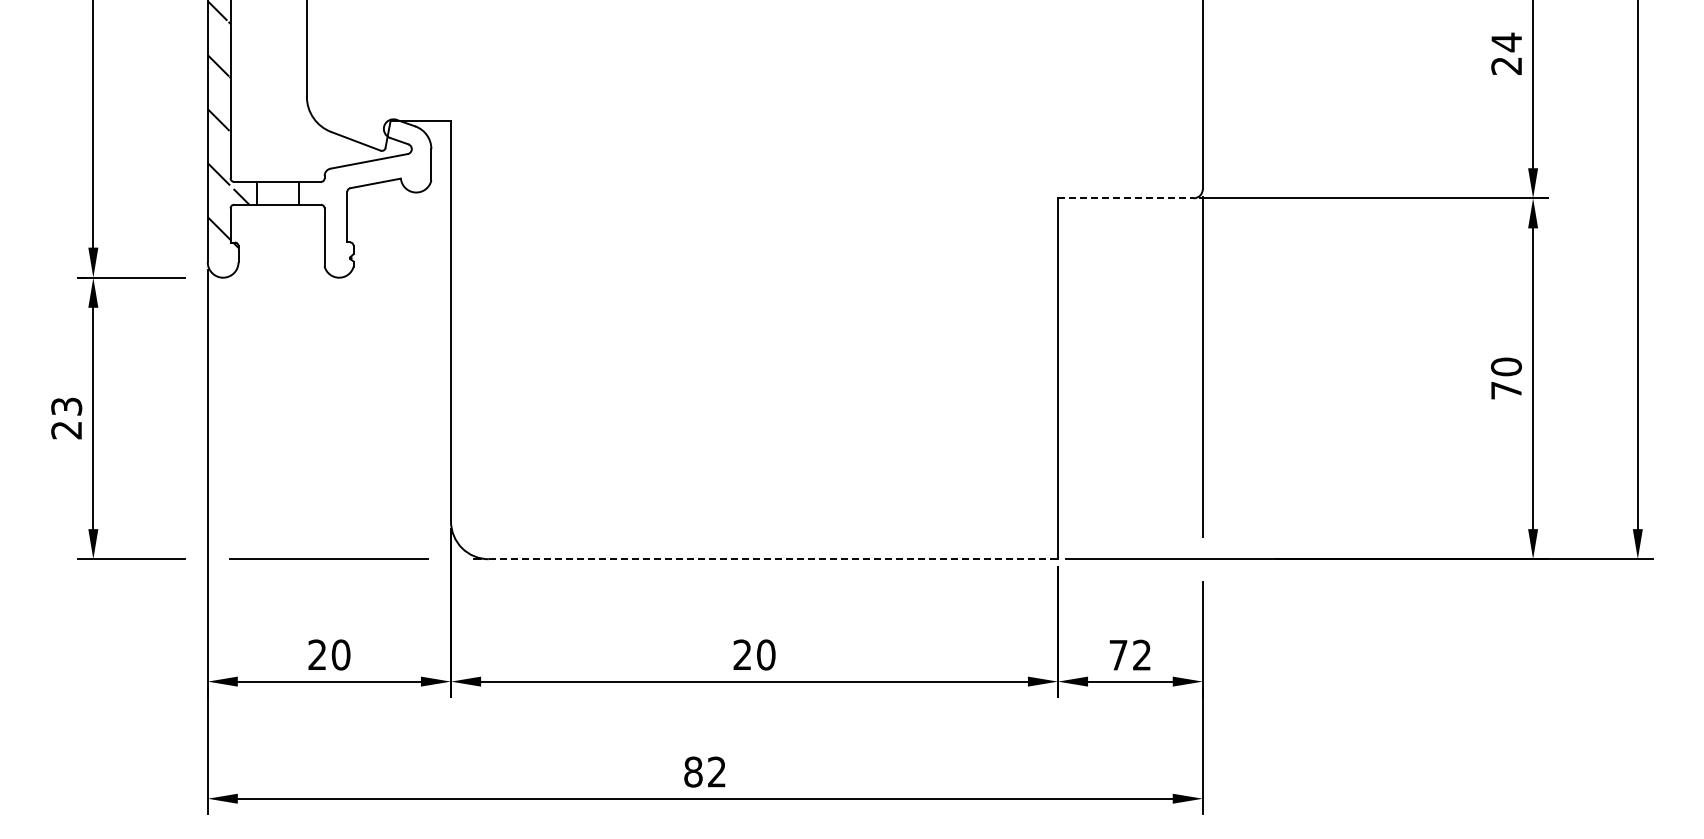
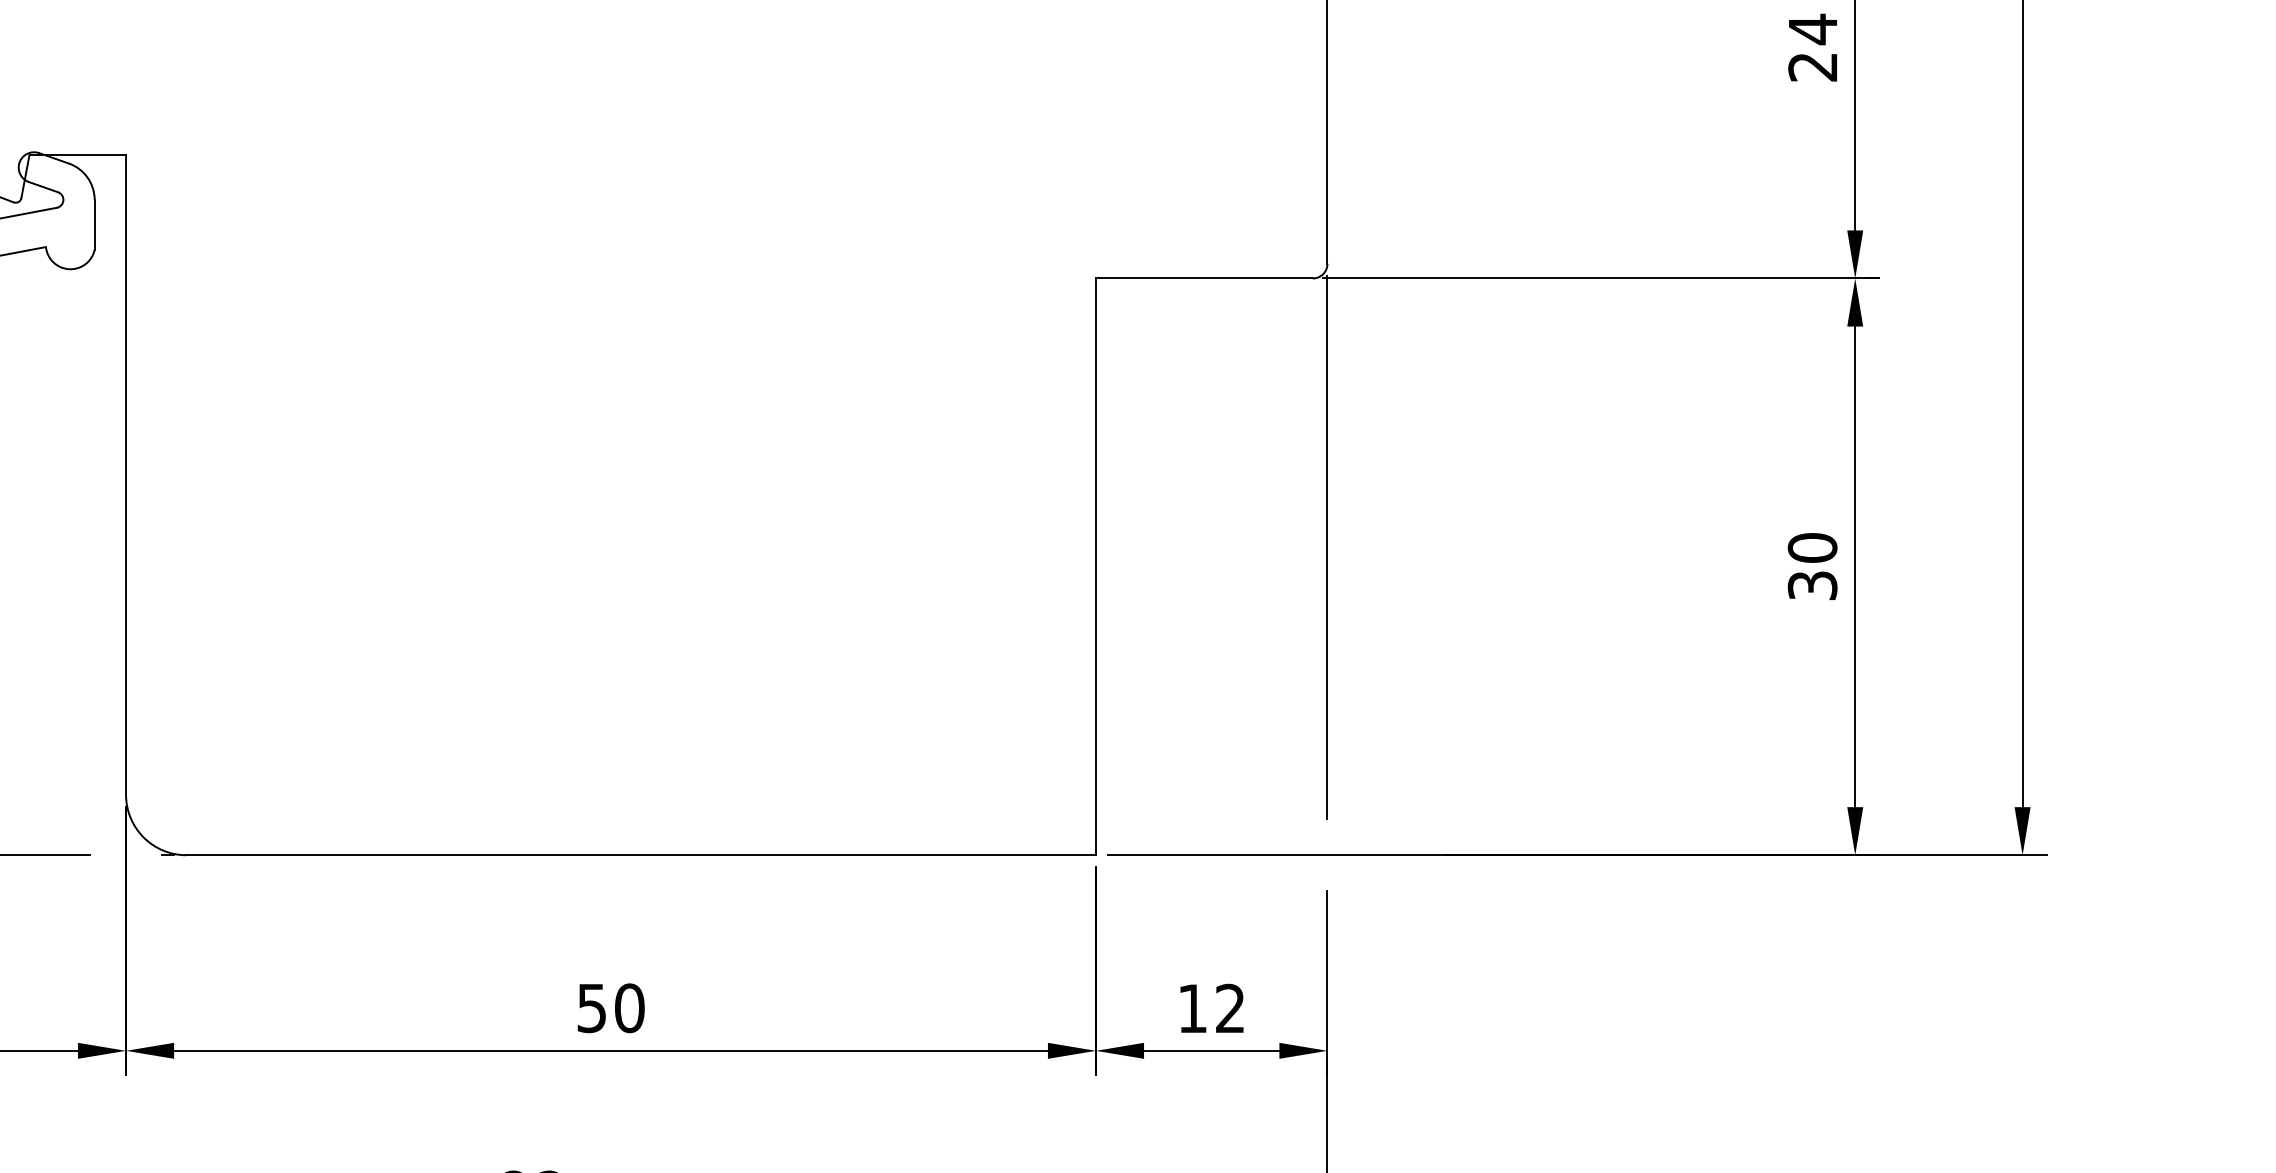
line: (1125, 198) -> (1203, 278), dashed -> solid
text: (1506, 390) -> (1812, 585), 70 -> 30
line: (773, 559) -> (641, 855), dashed -> solid
text: (742, 654) -> (591, 1007), 20 -> 50
text: (1118, 655) -> (1192, 1009), 72 -> 12

